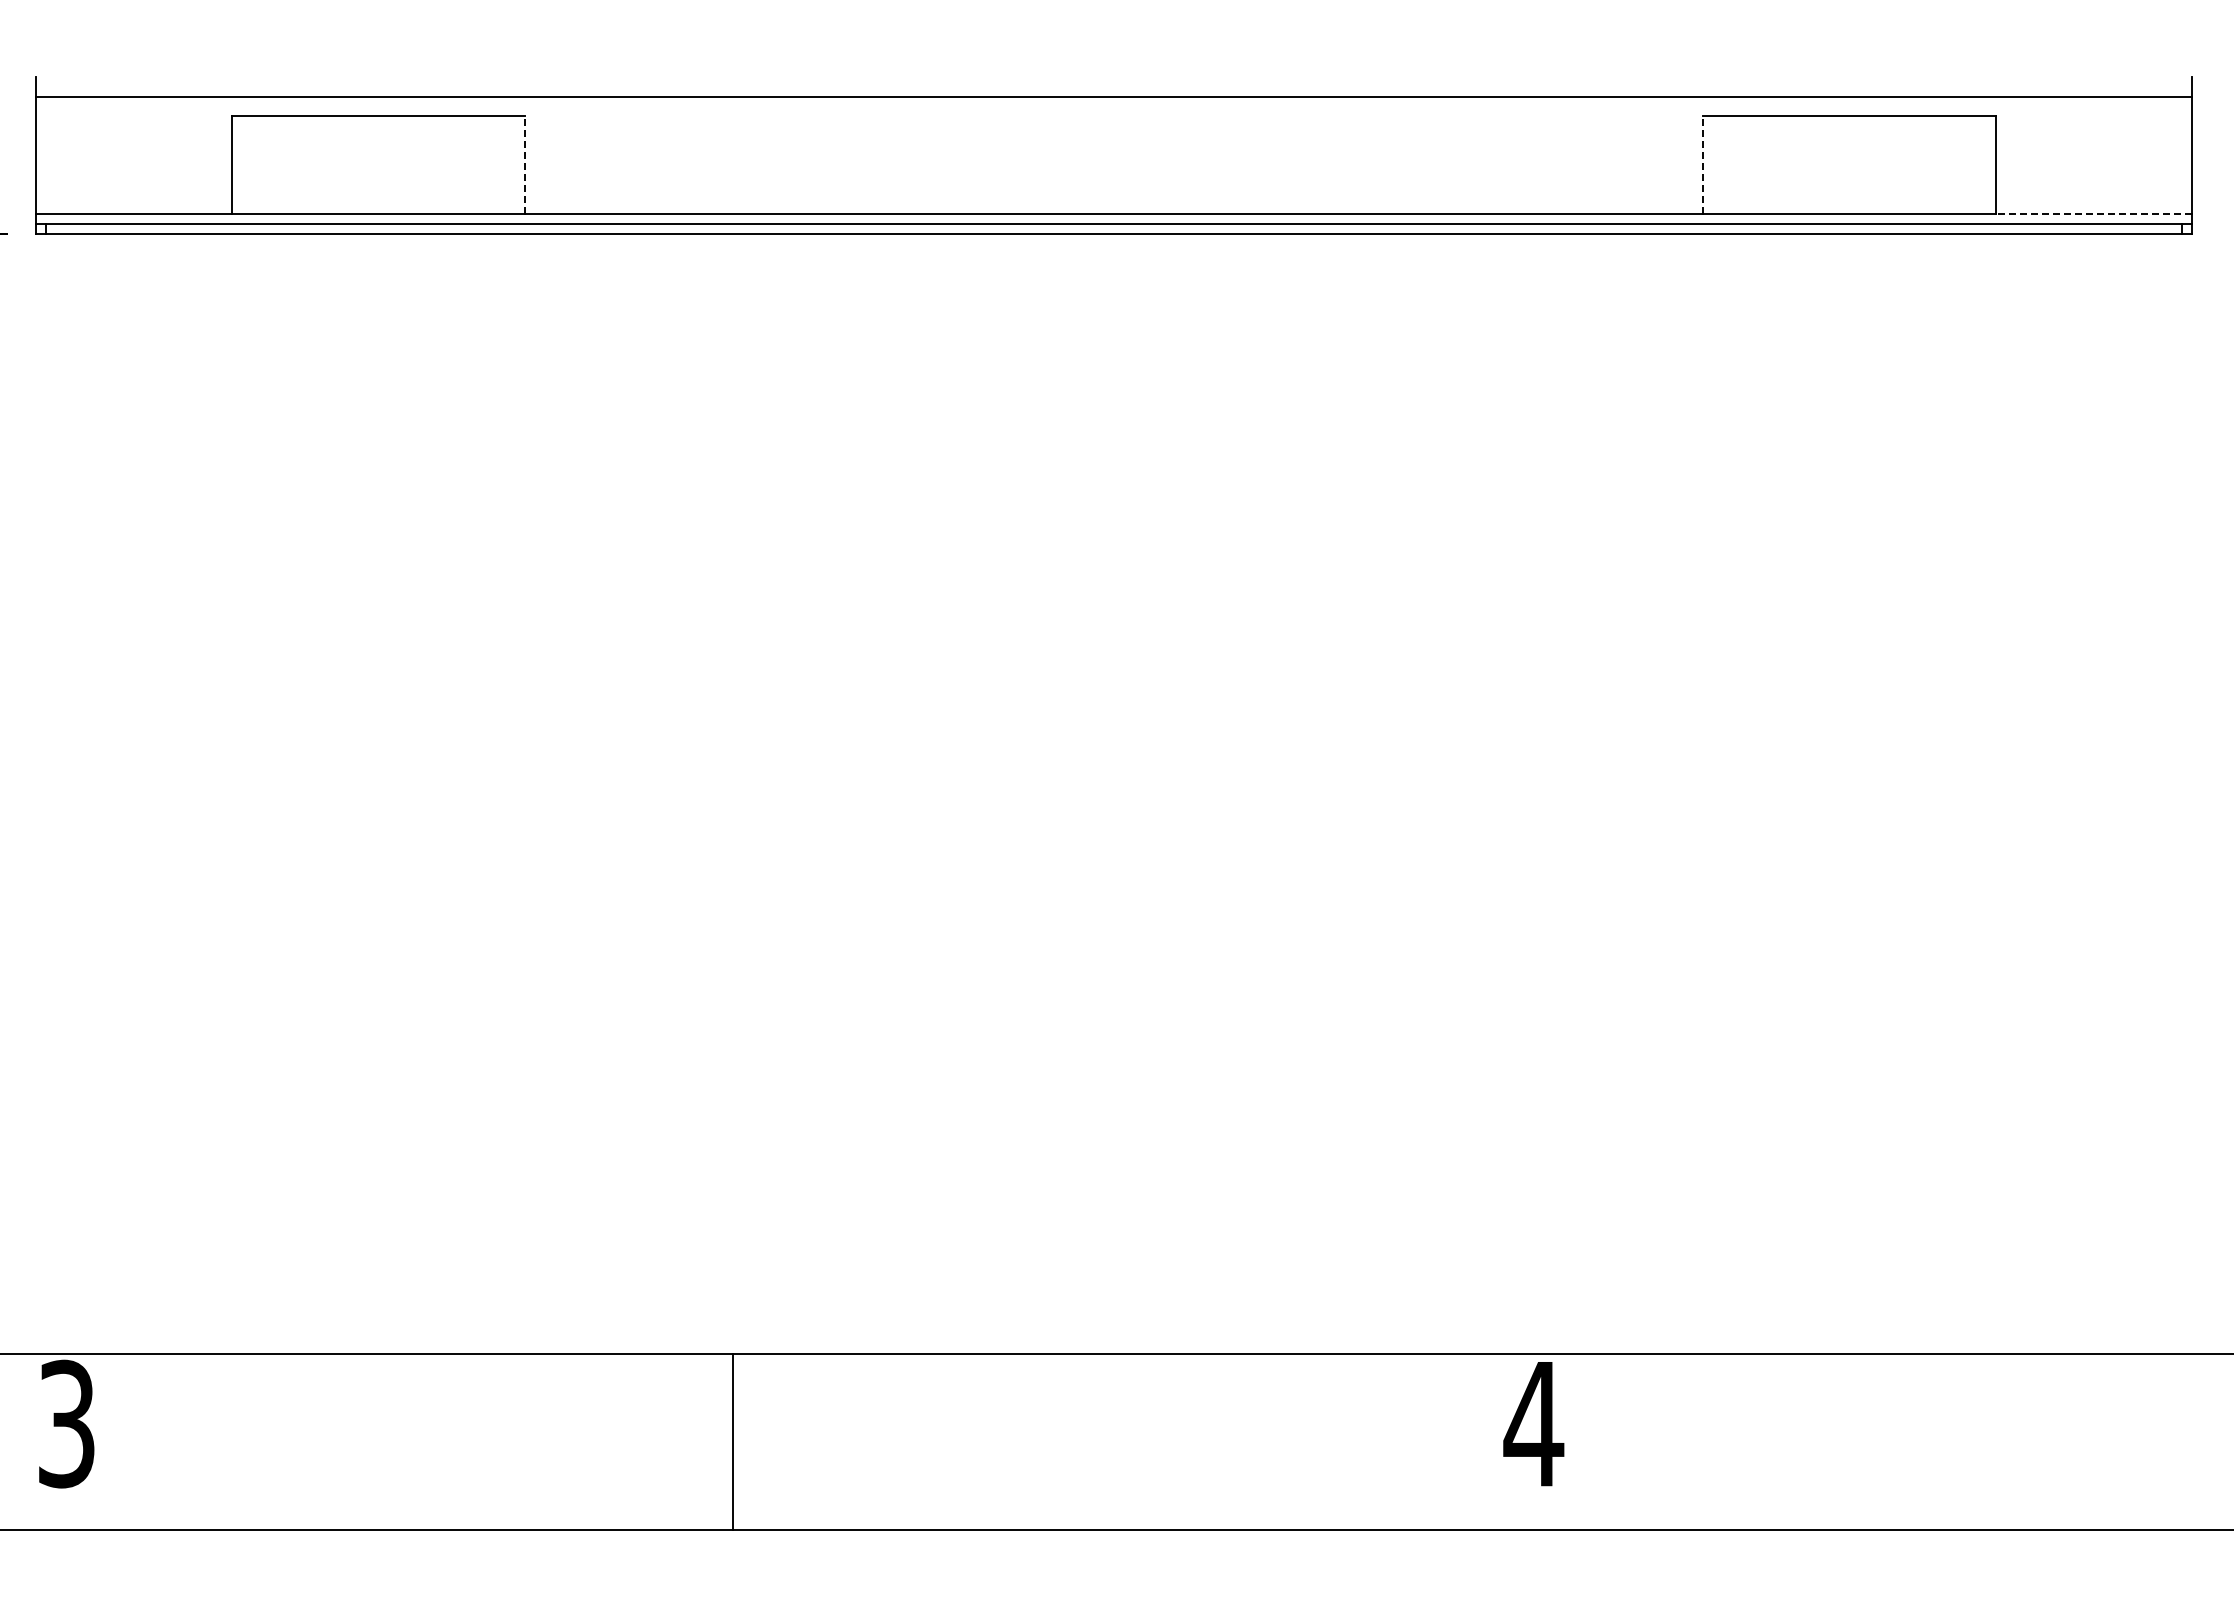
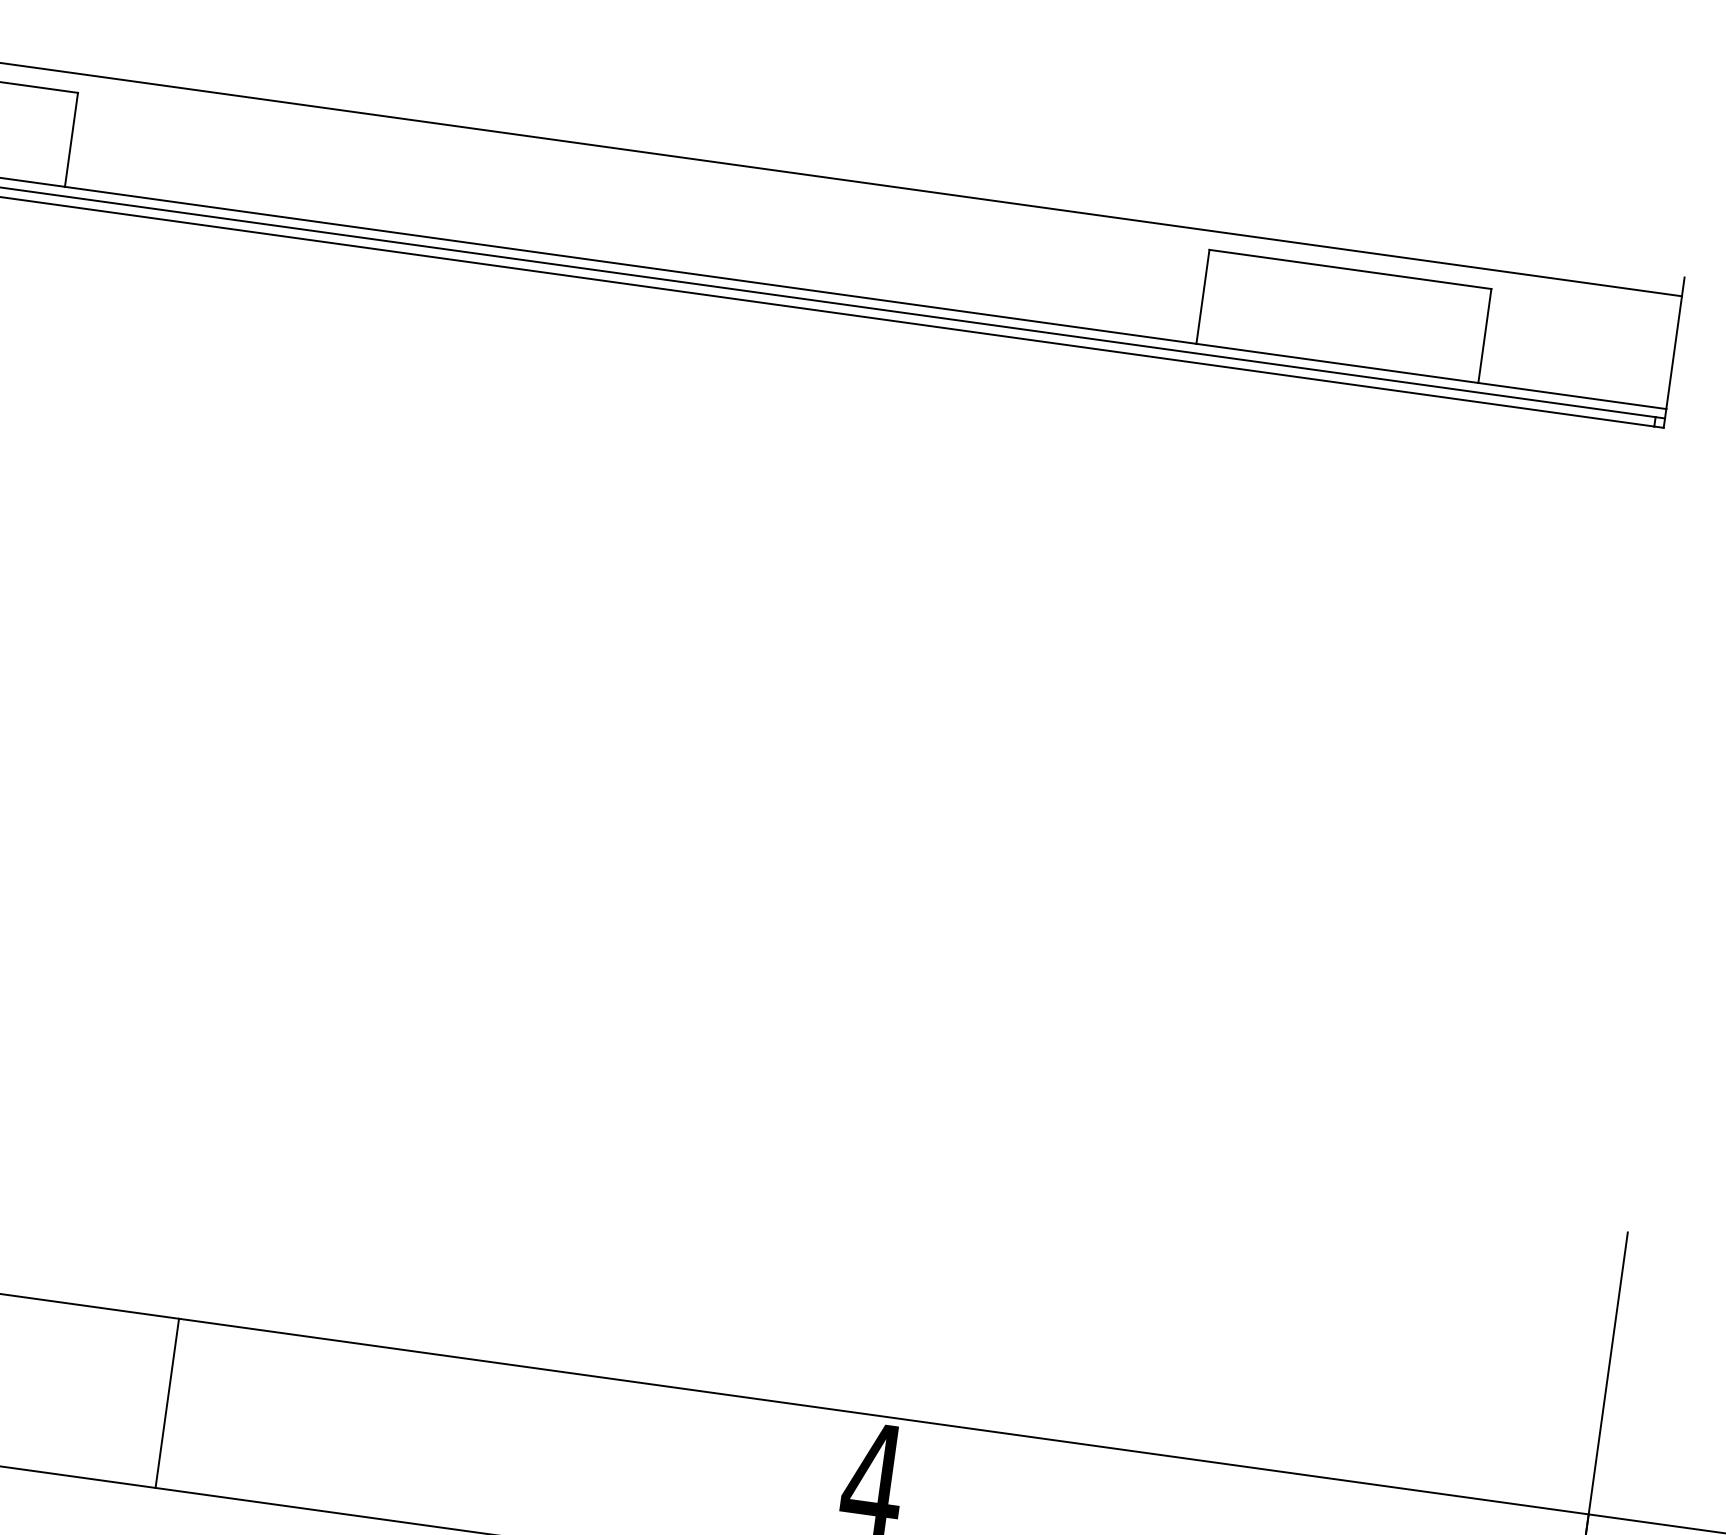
line: (524, 165) -> (70, 139), dashed -> solid
line: (1702, 165) -> (1202, 297), dashed -> solid
line: (2093, 214) -> (1571, 396), dashed -> solid
line: (732, 1441) -> (167, 1402), moved

